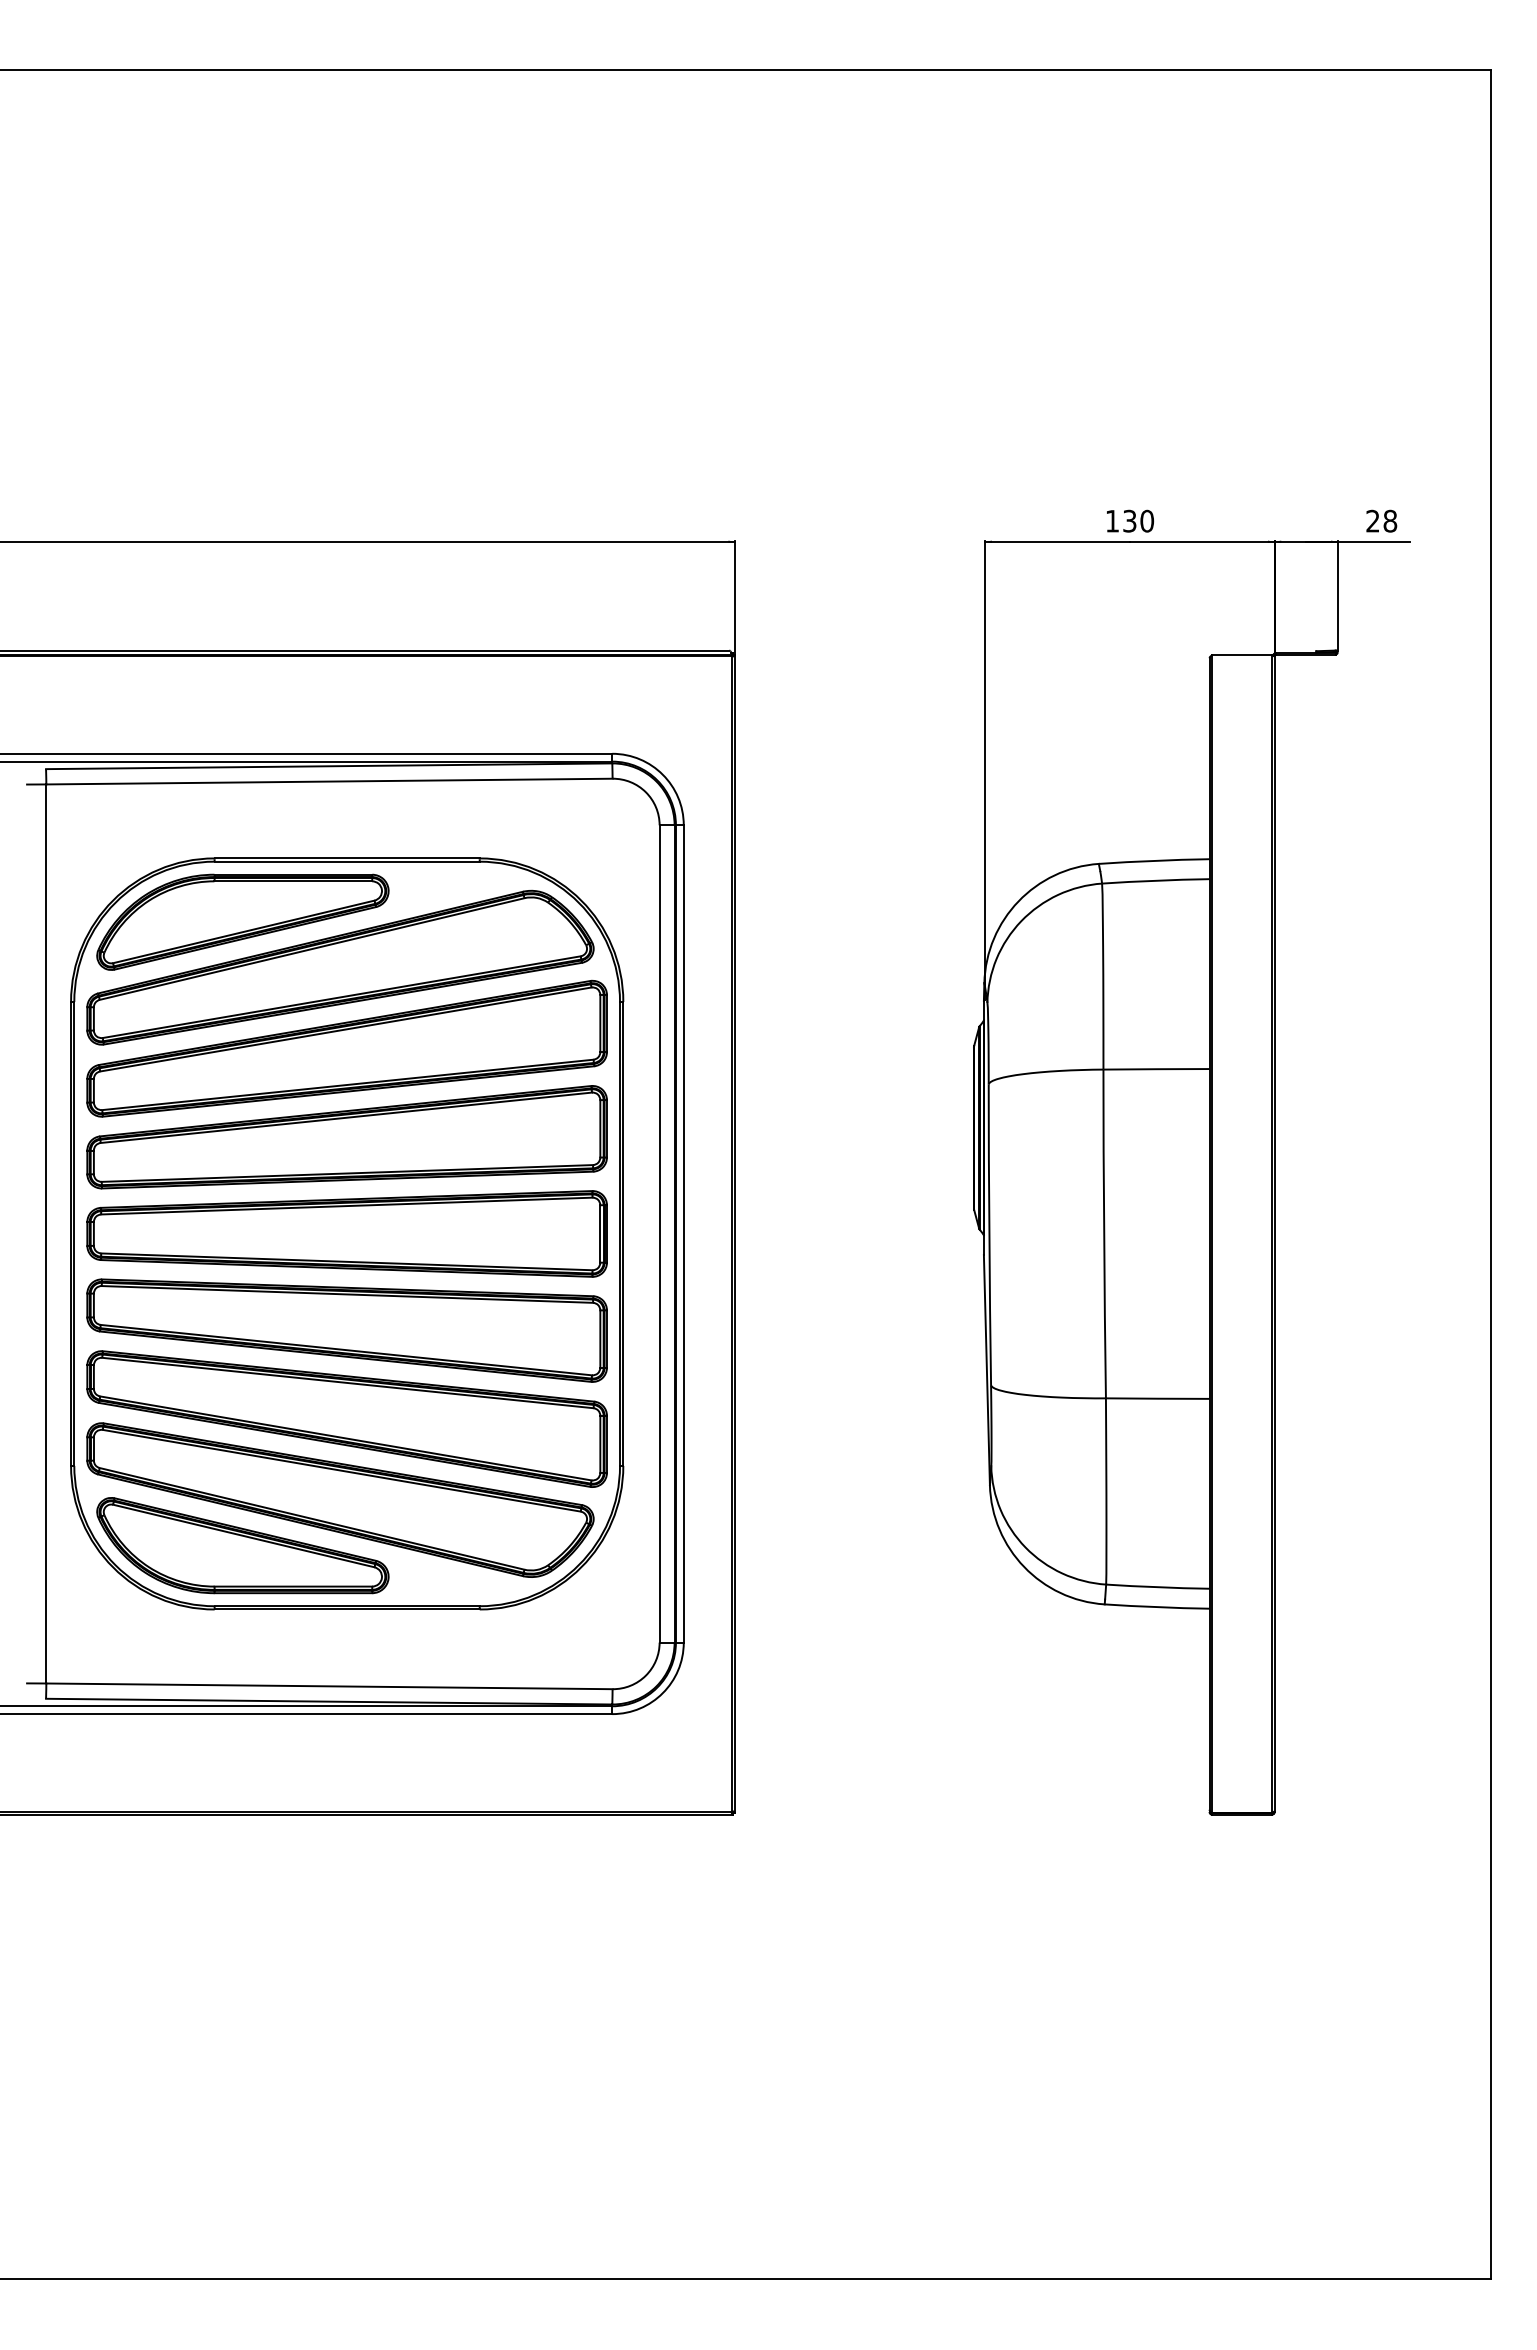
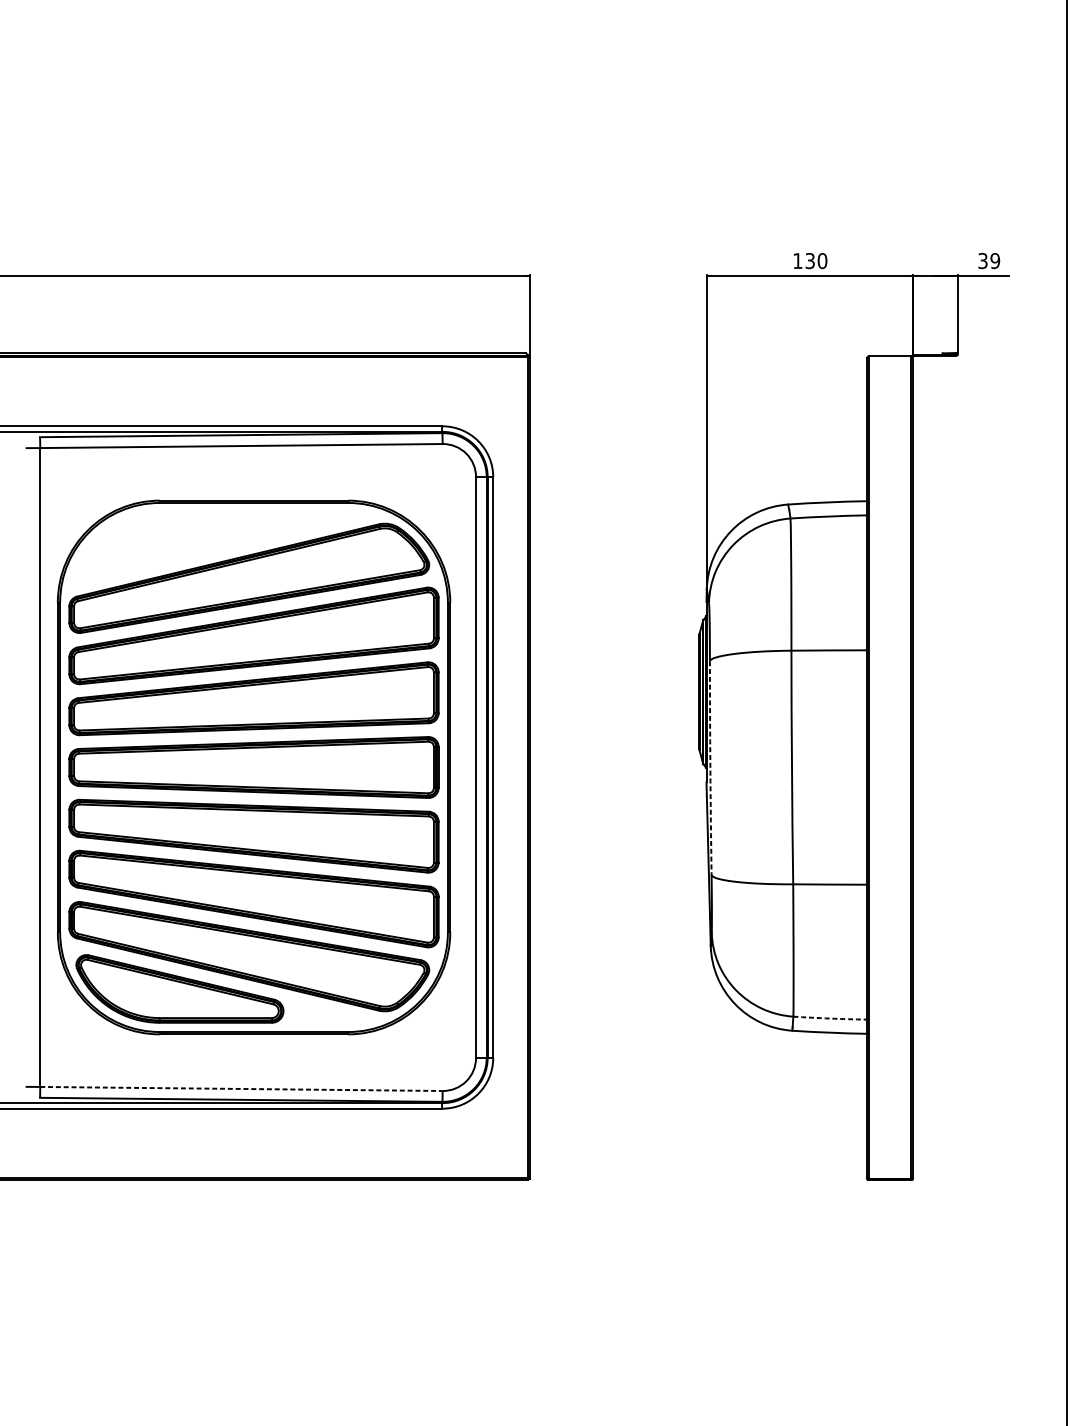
text: (1381, 521) -> (989, 261), 28 -> 39
part: (242, 921) -> (179, 545), removed
arc: (989, 1234) -> (710, 767), solid -> dashed
arc: (1157, 1587) -> (829, 1018), solid -> dashed
line: (329, 1686) -> (241, 1089), solid -> dashed

